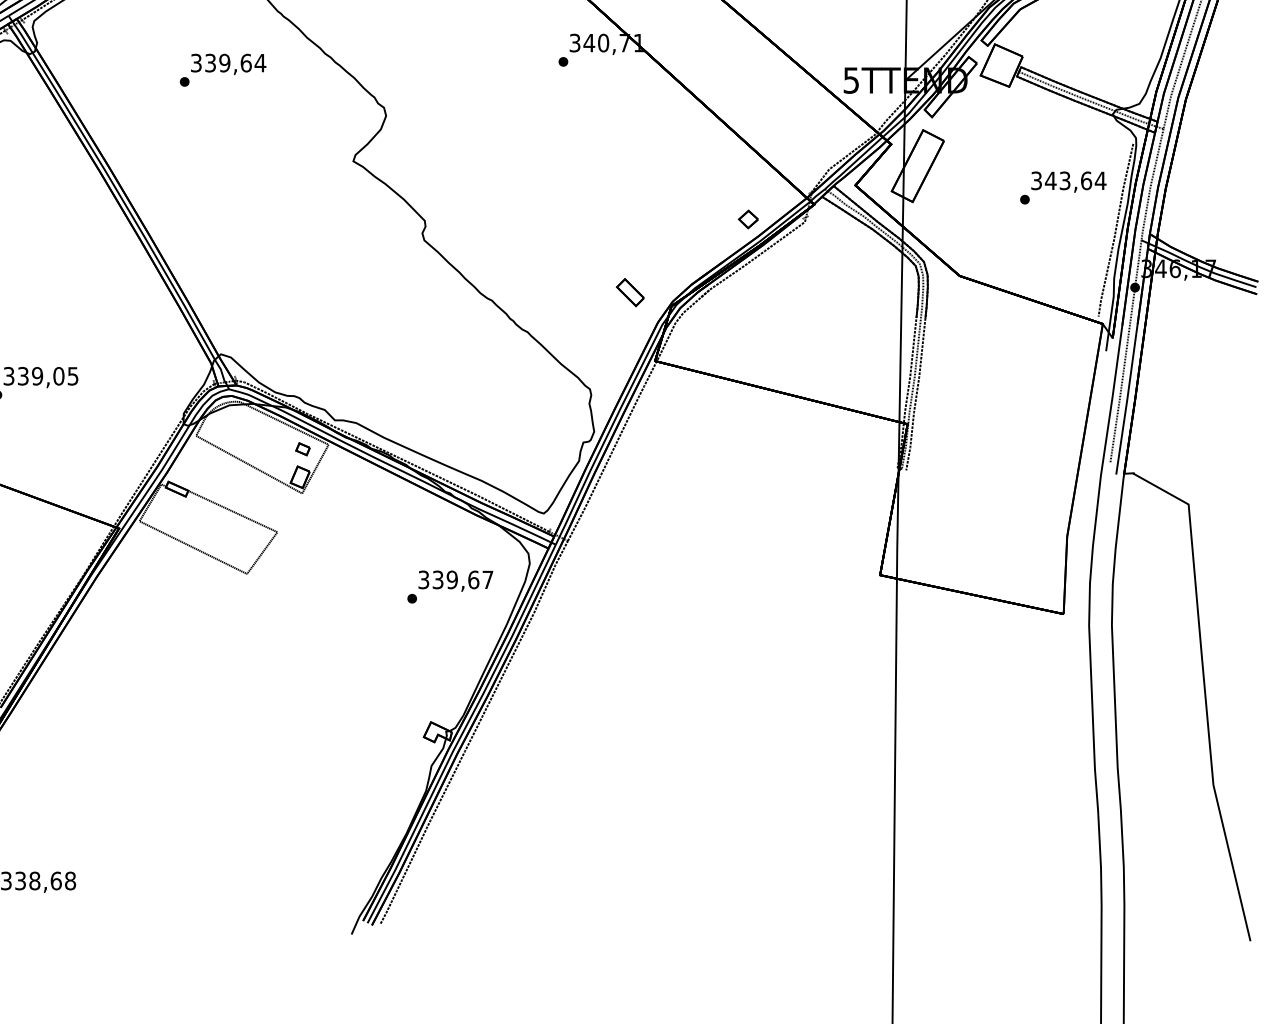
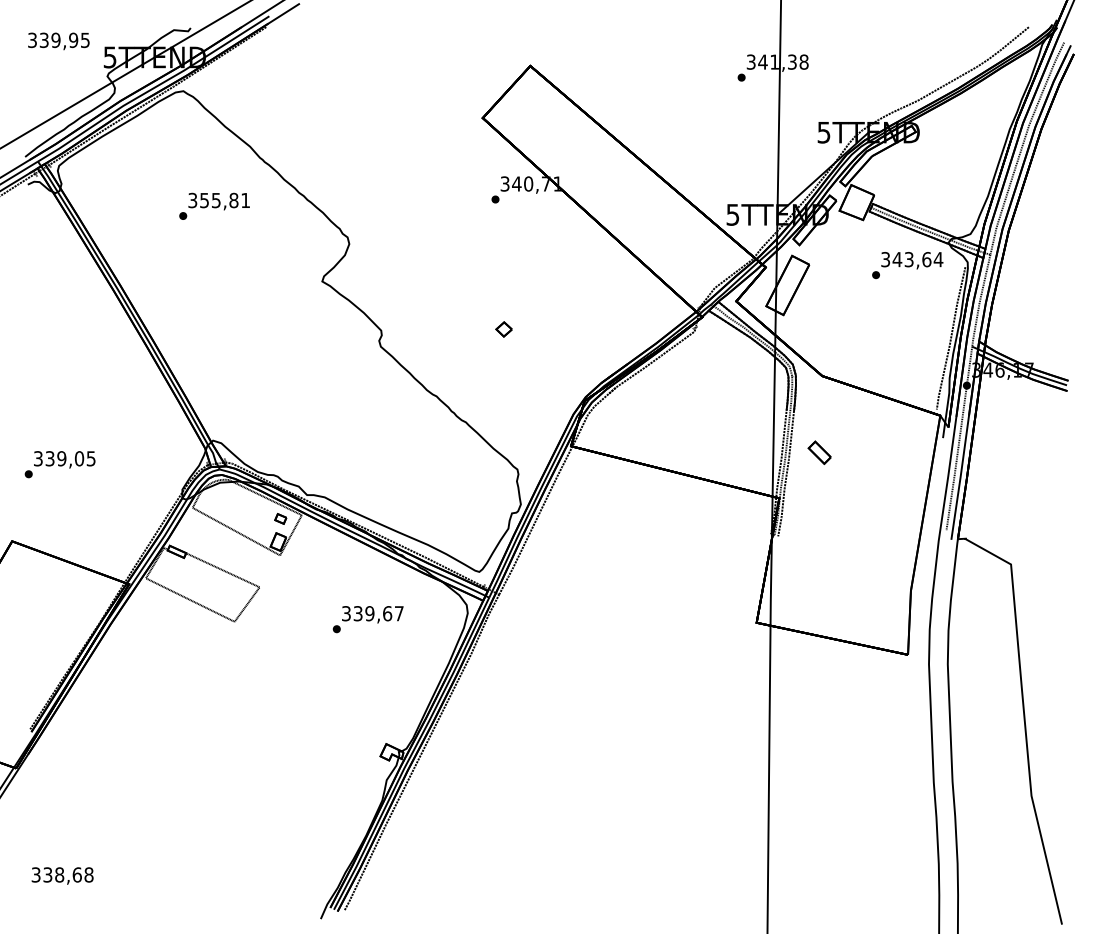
text: (235, 61) -> (225, 199), 339,64 -> 355,81
text: (1063, 187) -> (907, 265), moved
part: (747, 219) -> (503, 329), moved
part: (630, 292) -> (819, 452), moved
text: (449, 586) -> (367, 619), moved

